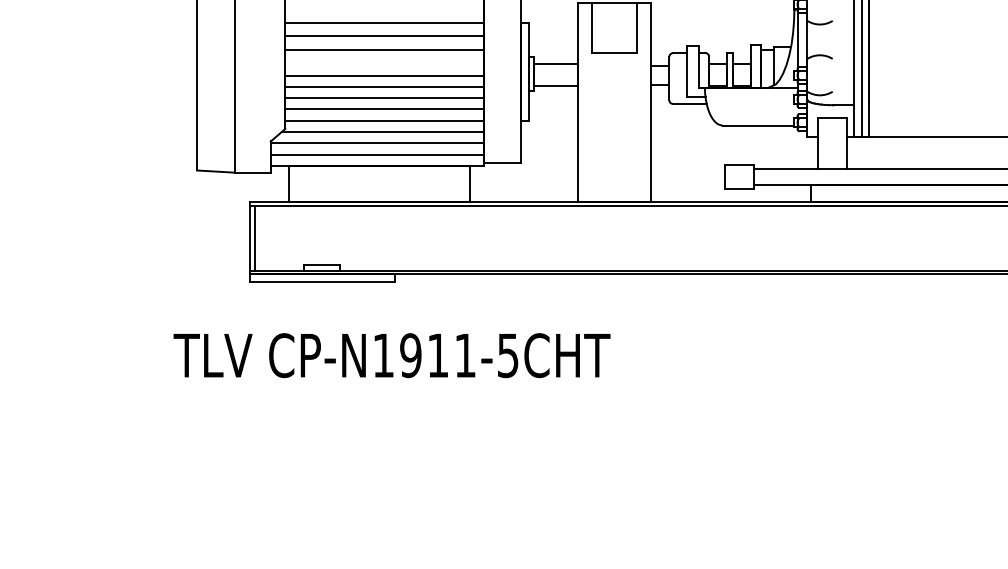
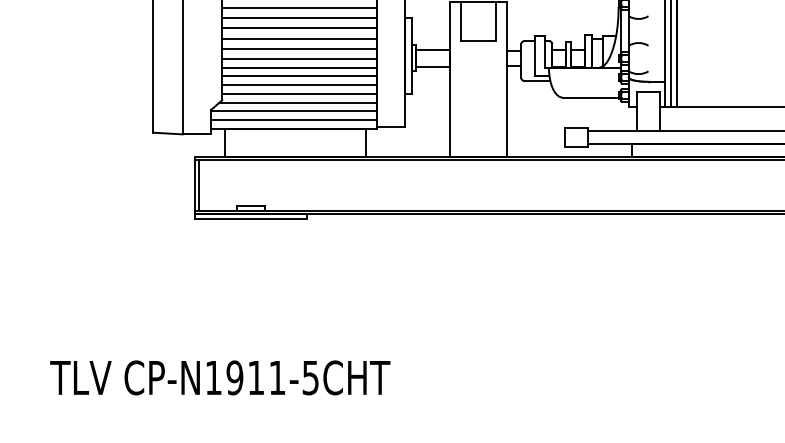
line: (384, 9) -> (299, 7), added
line: (384, 62) -> (299, 48), added
text: (392, 355) -> (220, 377), moved

